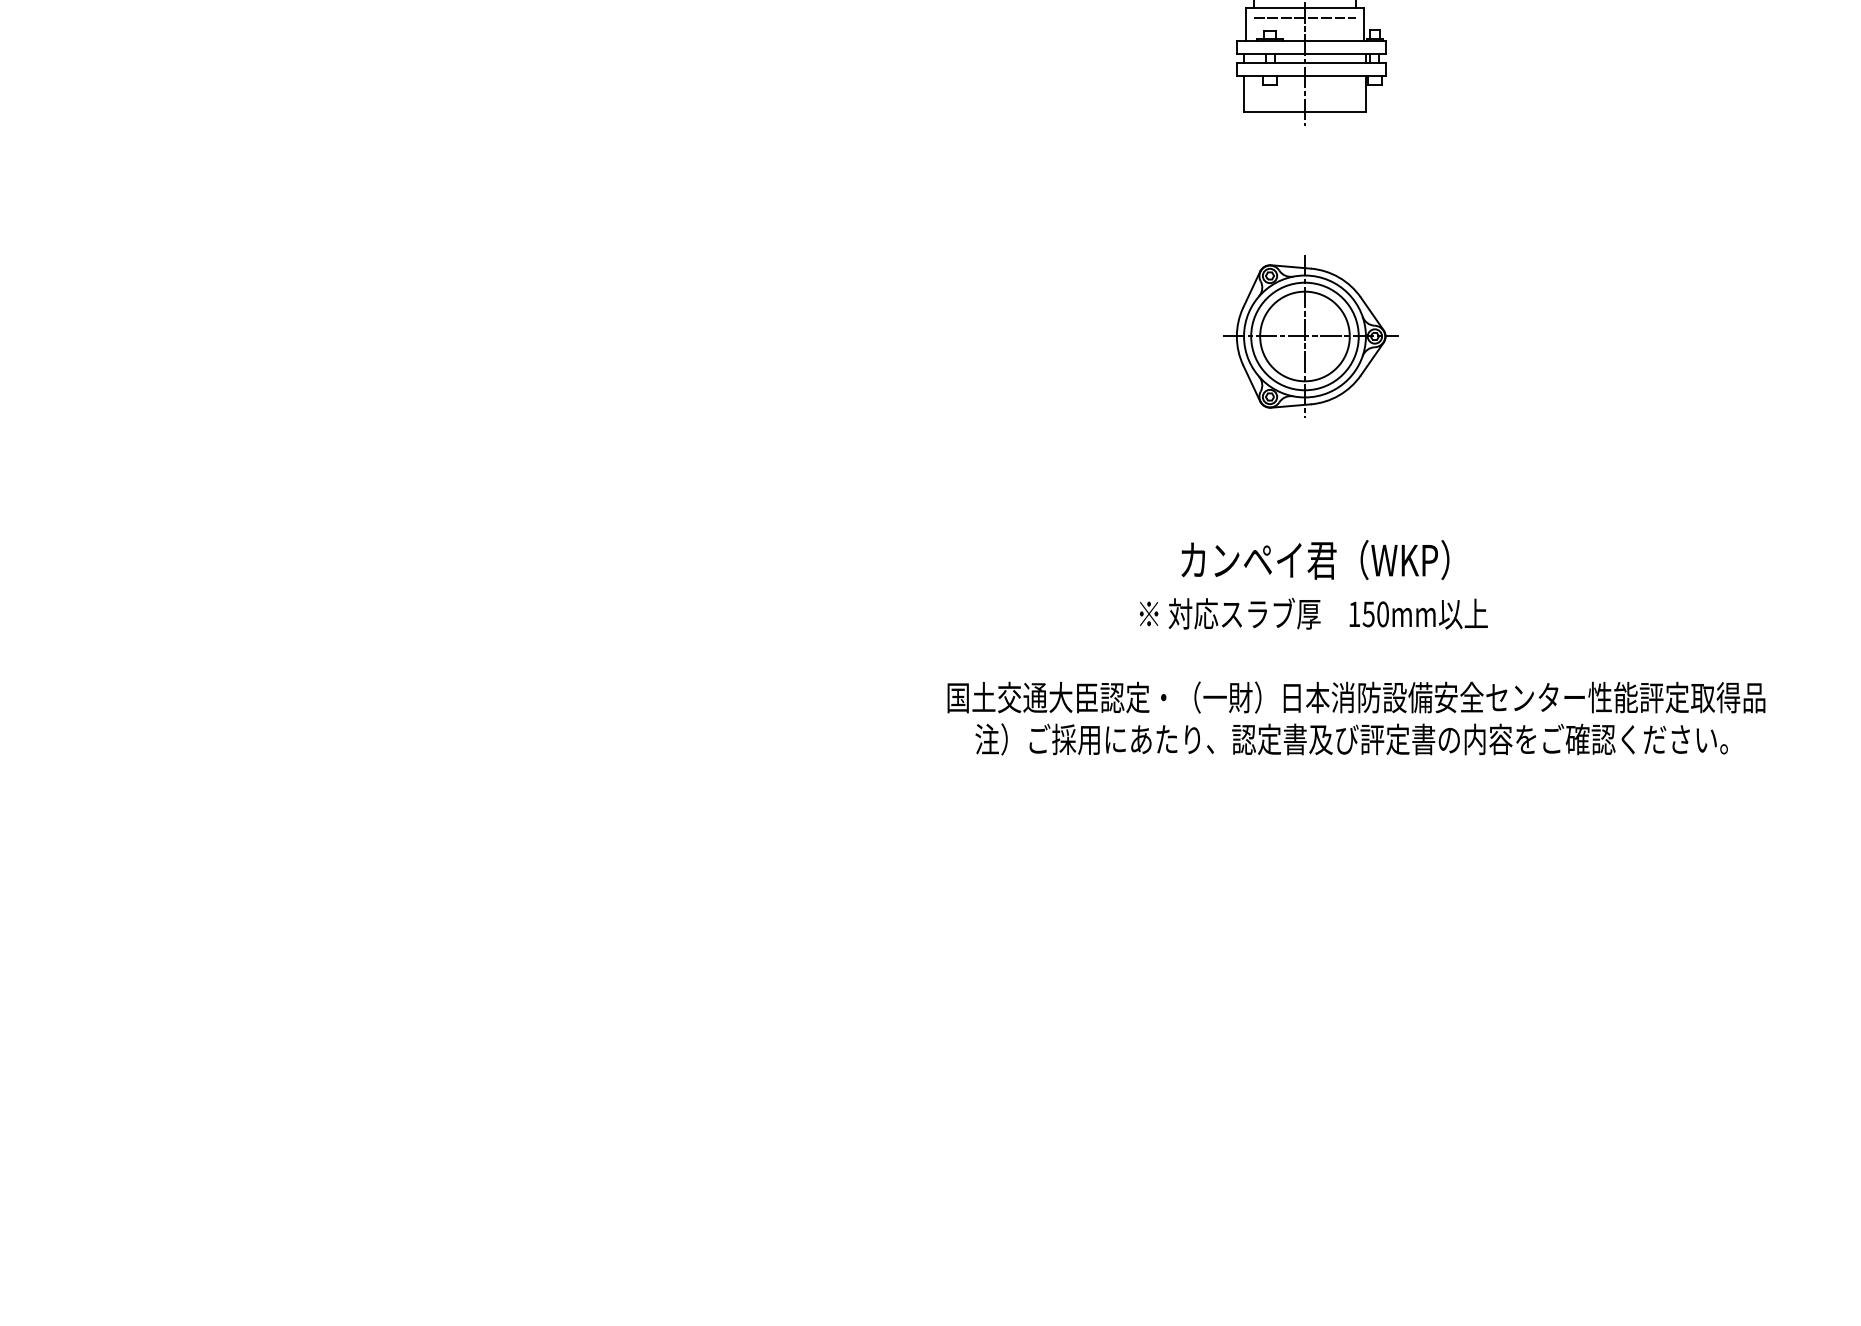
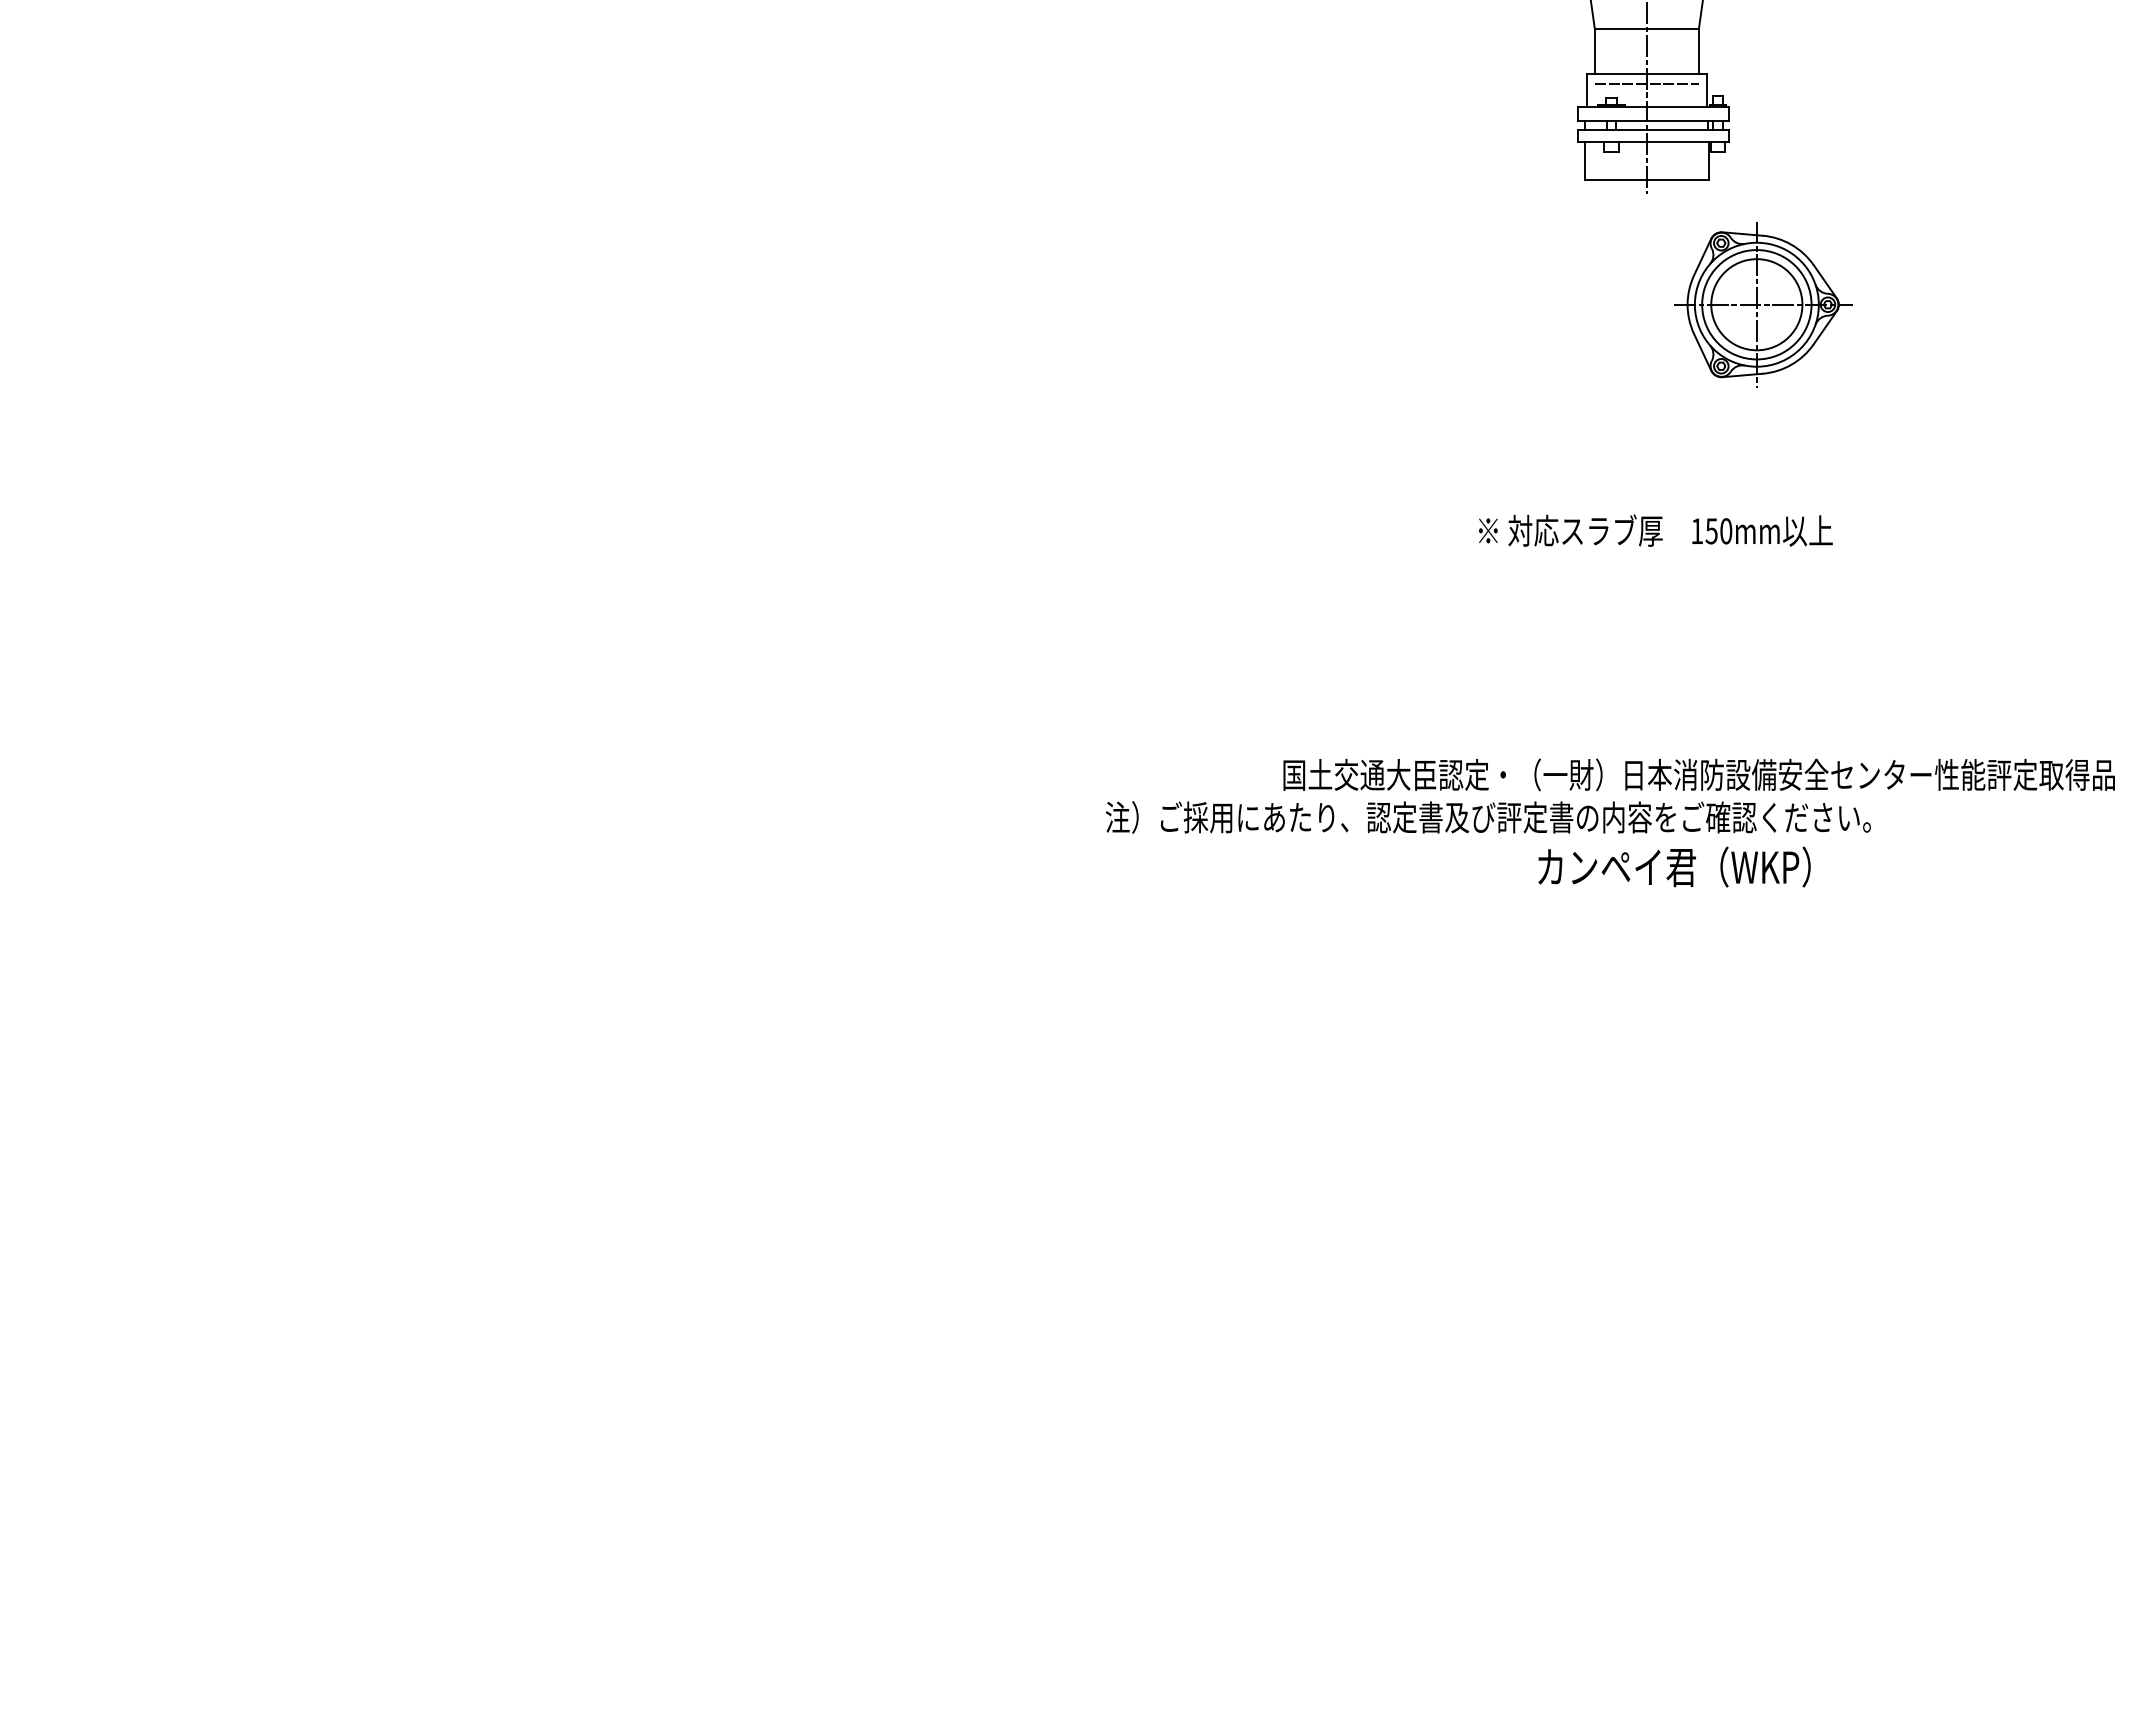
part: (1311, 336) -> (1763, 304), moved
text: (1315, 559) -> (1674, 866), moved
text: (1313, 613) -> (1655, 530), moved
text: (1351, 739) -> (1488, 817), moved

